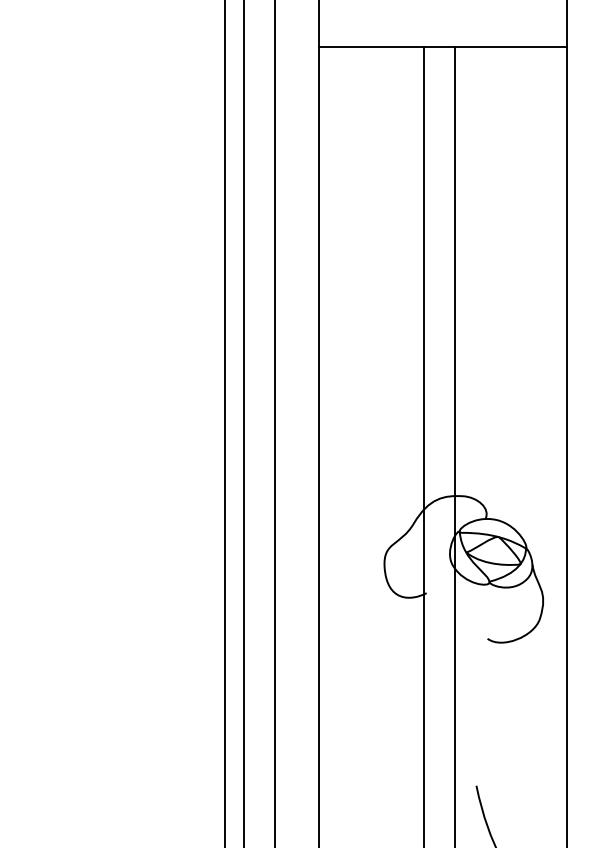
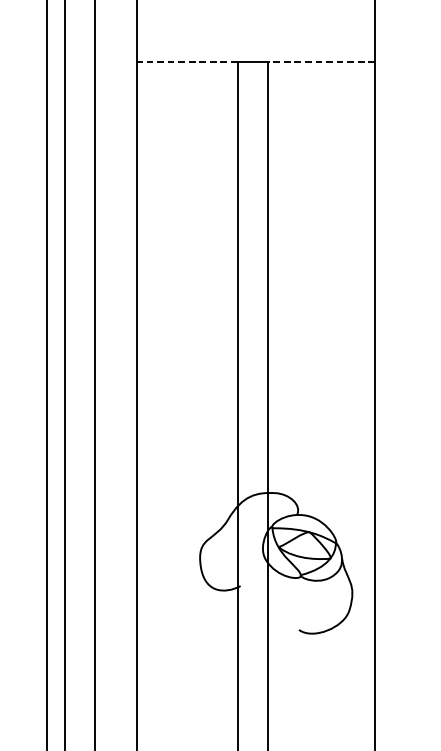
line: (371, 46) -> (187, 61), solid -> dashed
line: (510, 46) -> (321, 61), solid -> dashed

